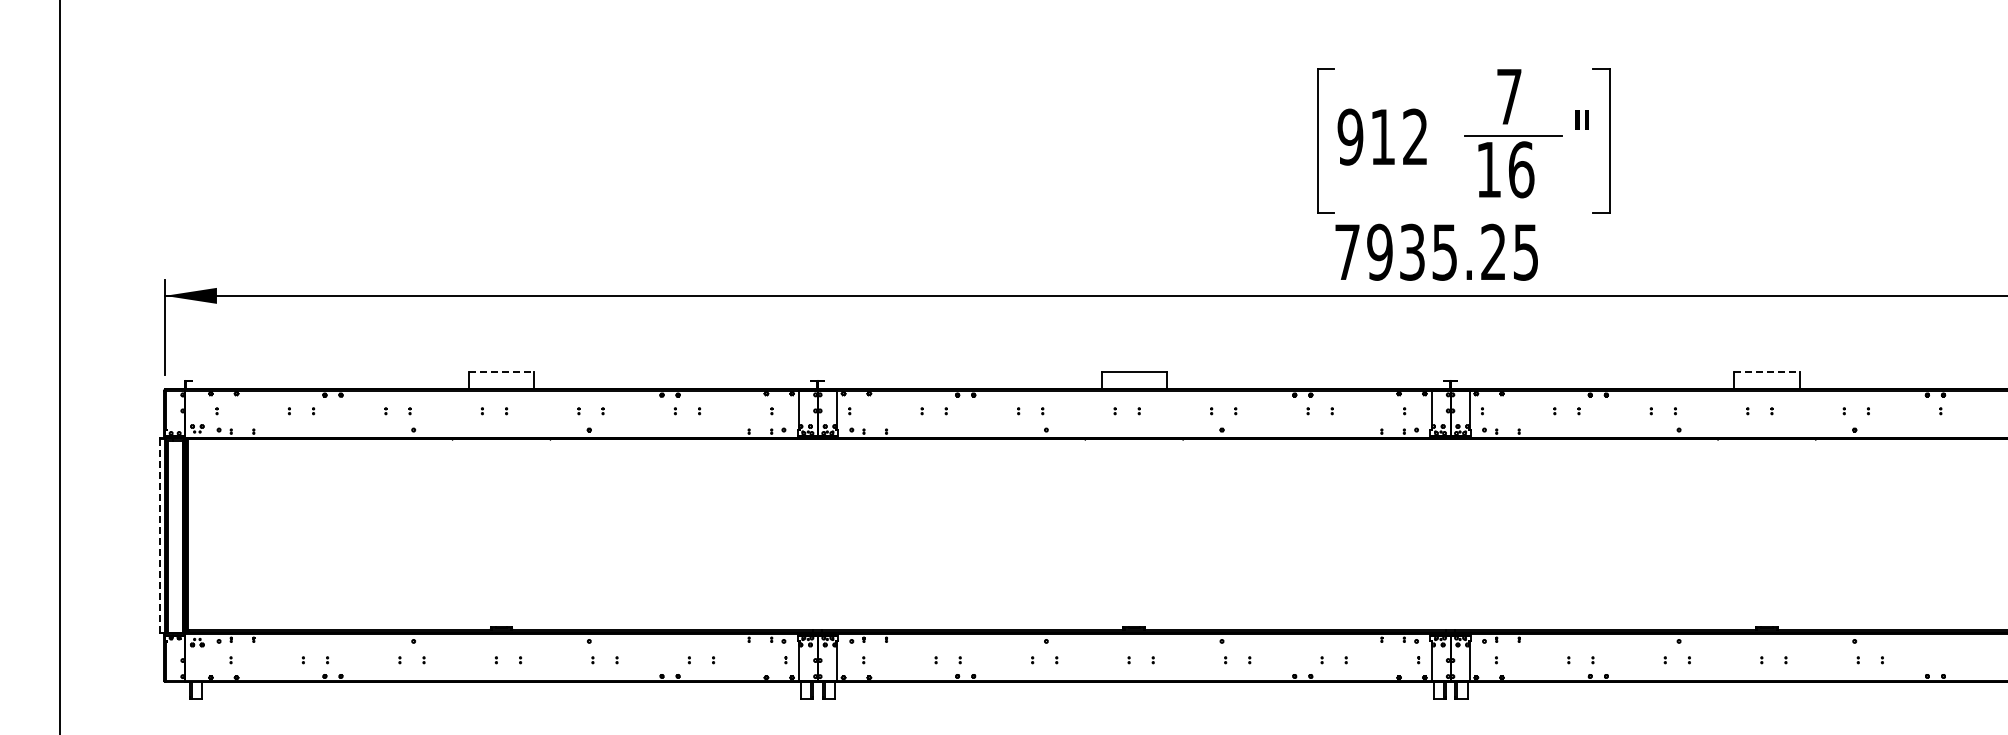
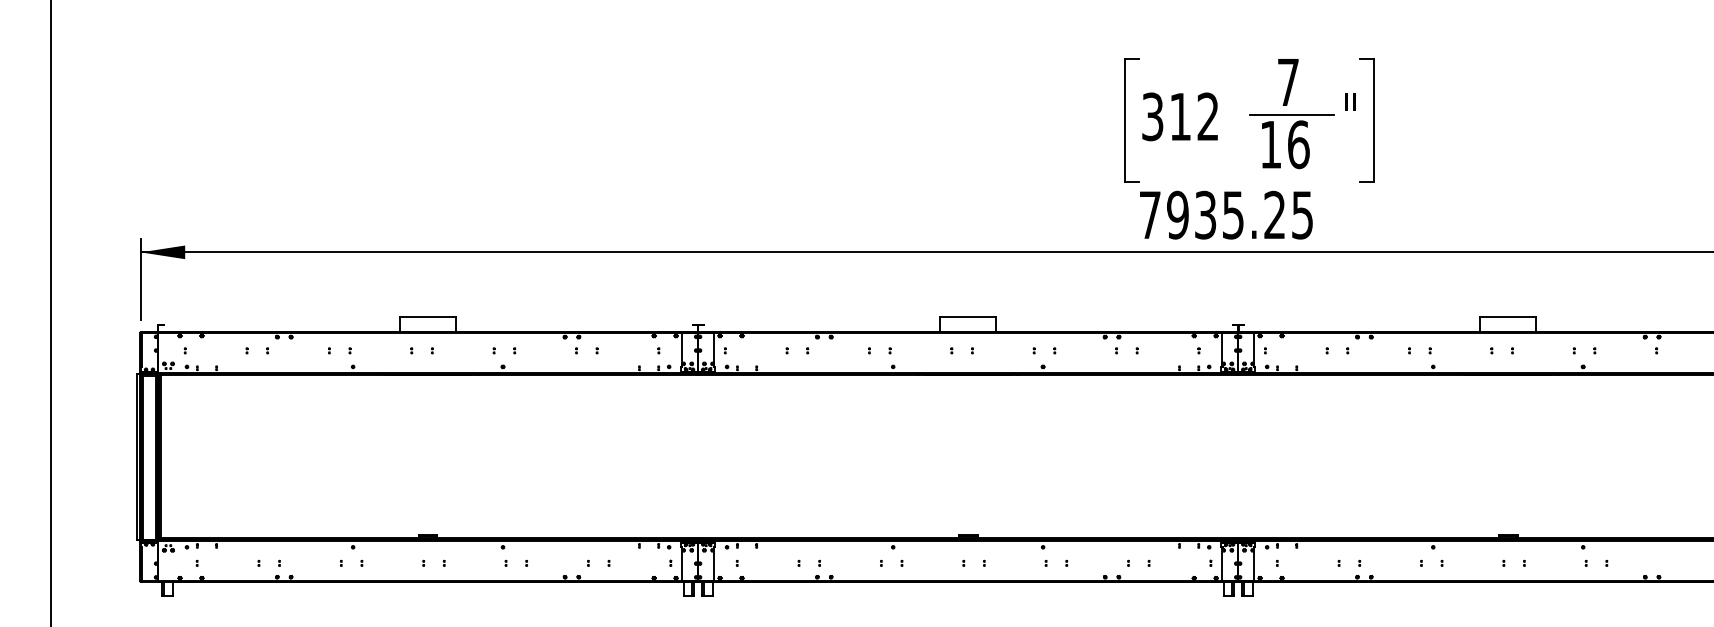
text: (1350, 136) -> (1152, 116), 912 -> 312
line: (501, 372) -> (428, 317), dashed -> solid
line: (1766, 372) -> (1507, 317), dashed -> solid
line: (160, 535) -> (136, 456), dashed -> solid

